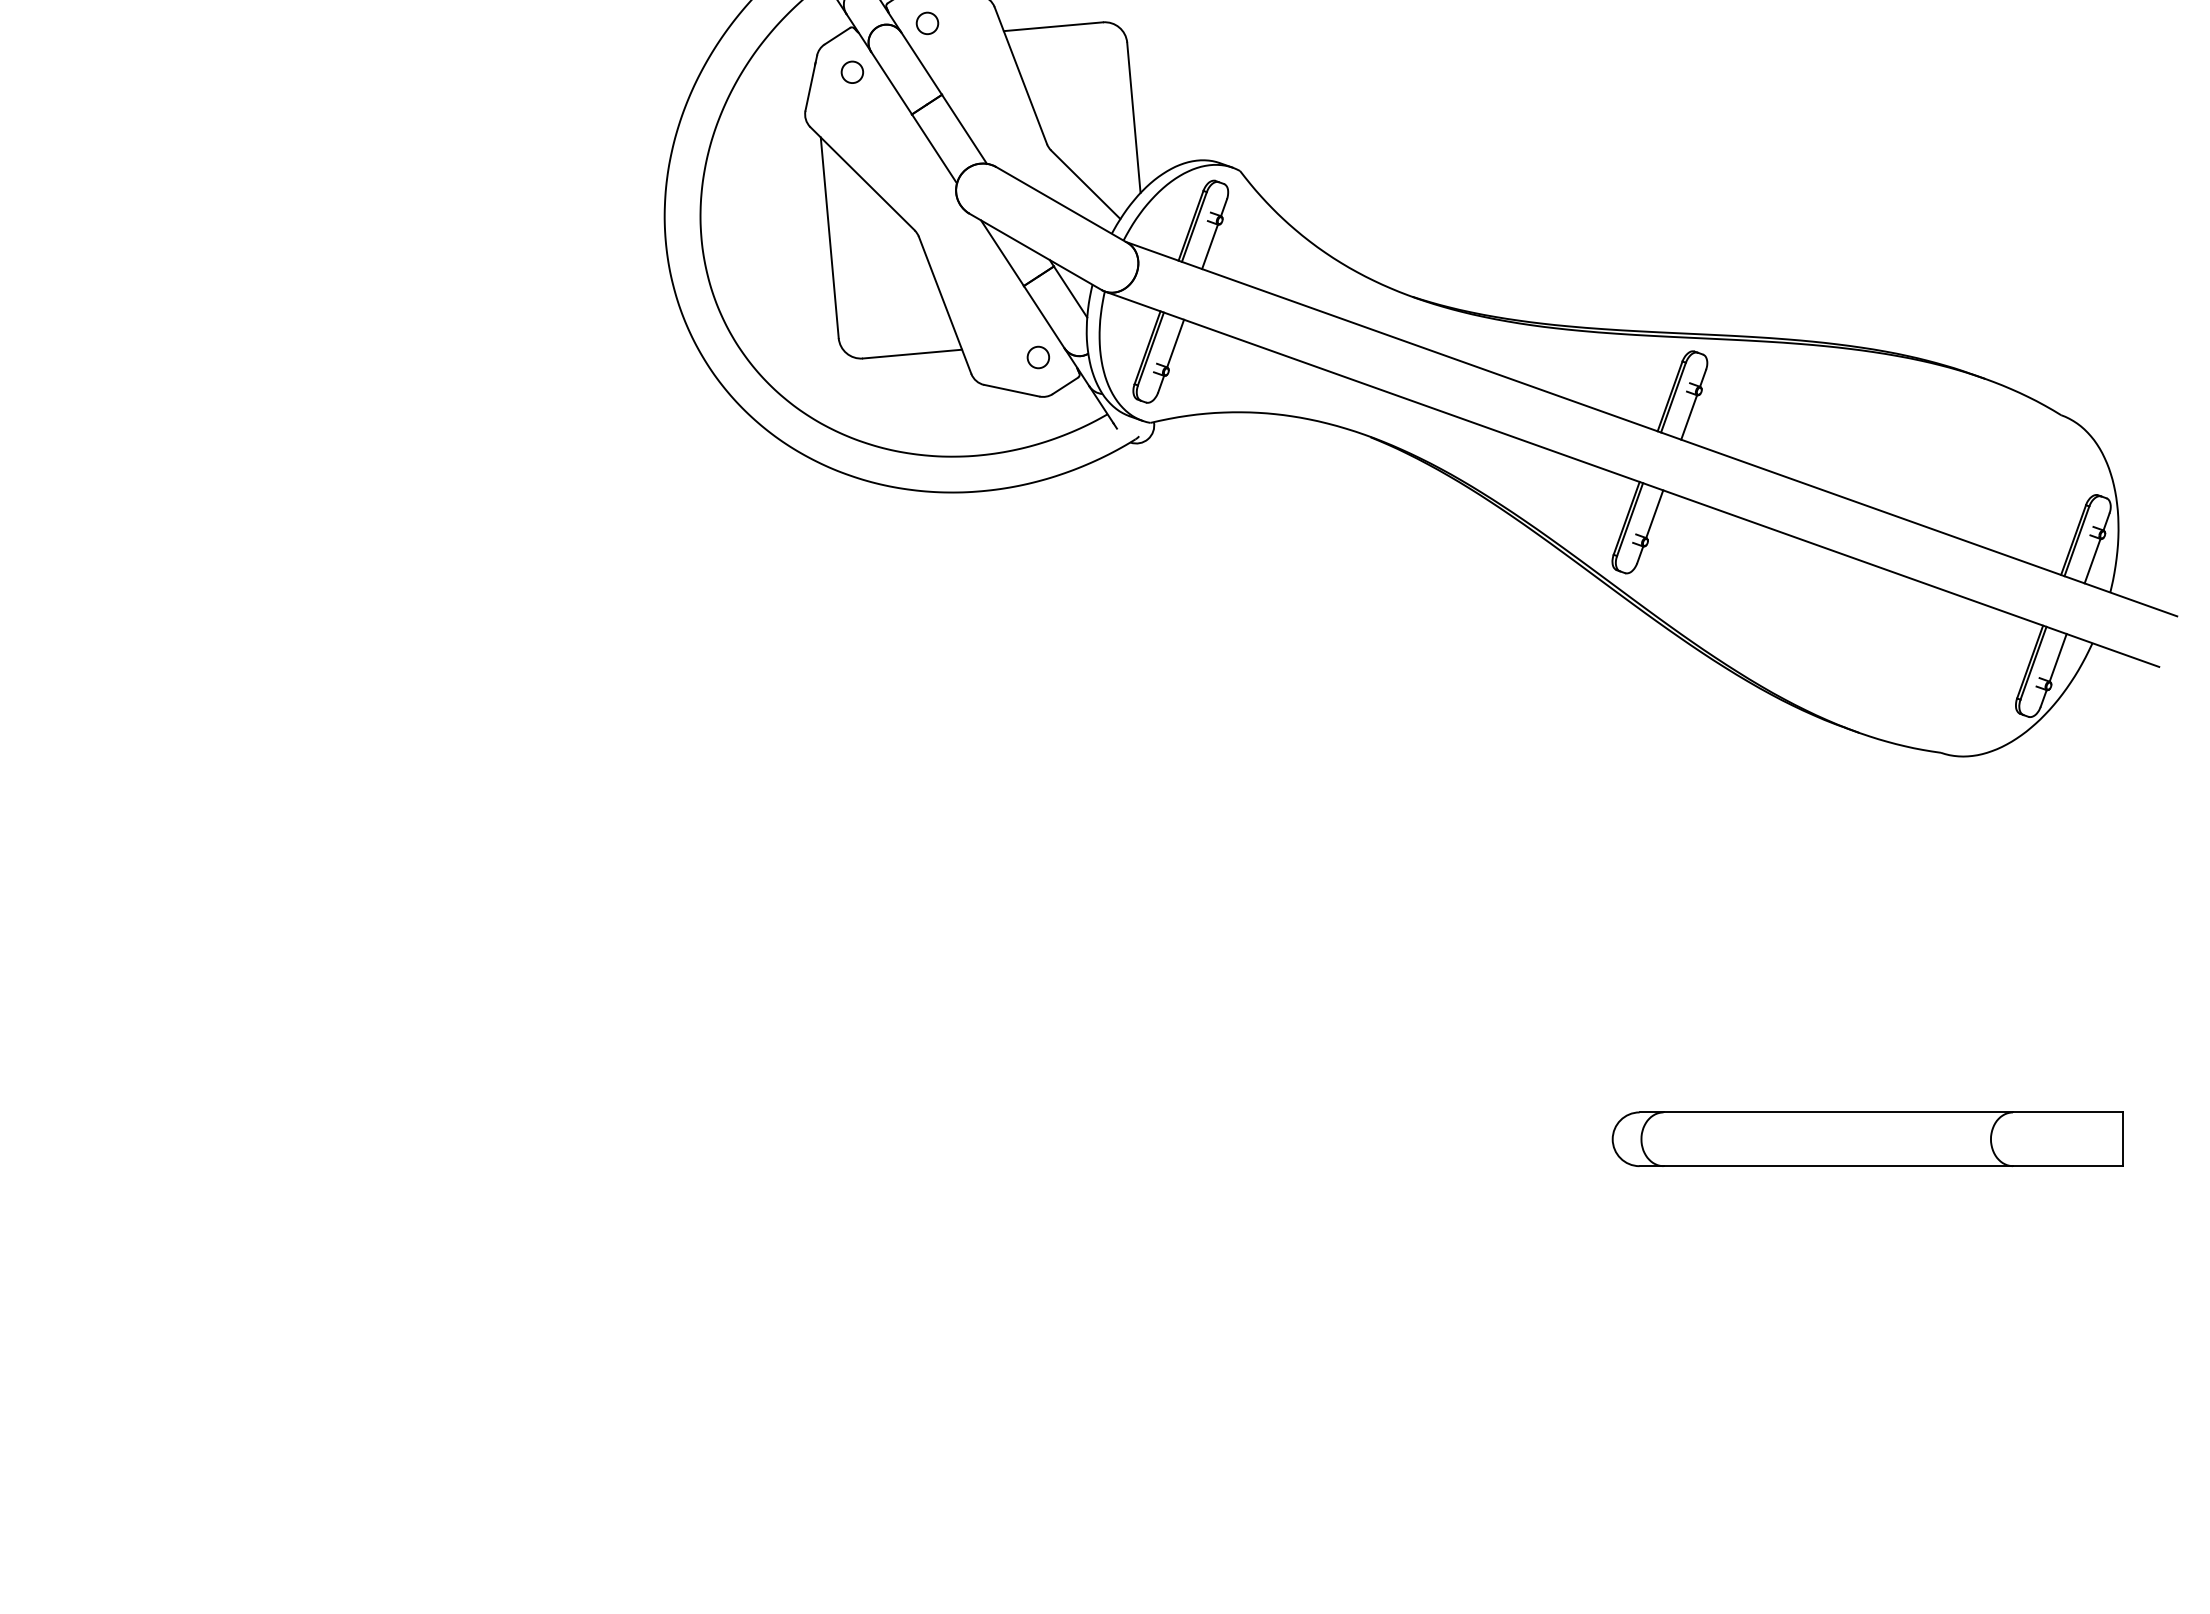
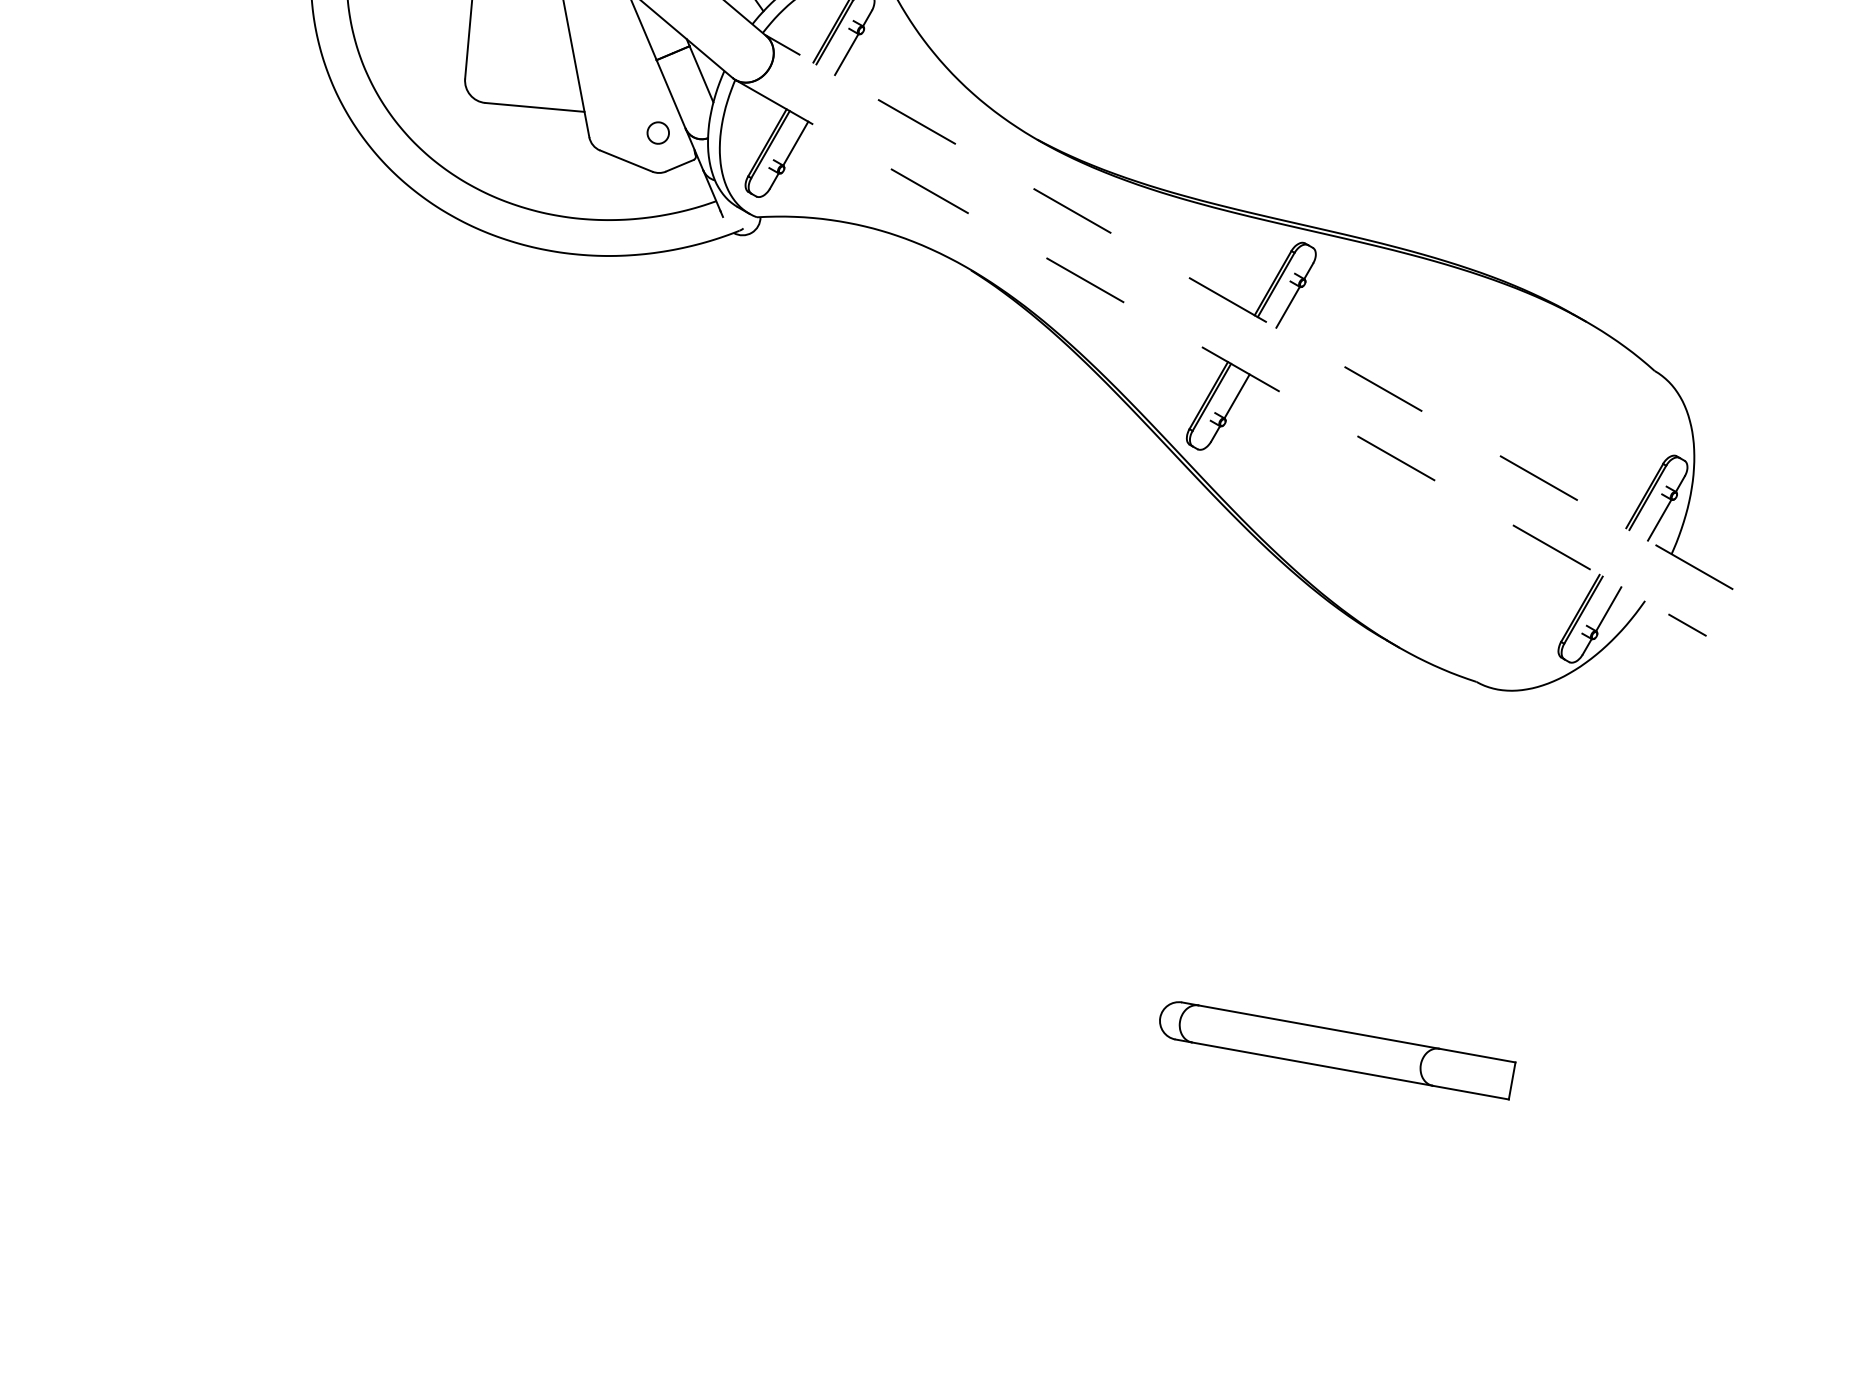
line: (1651, 429) -> (1248, 312), solid -> dashed
line: (1632, 479) -> (1221, 358), solid -> dashed
part: (1867, 1138) -> (1335, 1048), size x0.7

